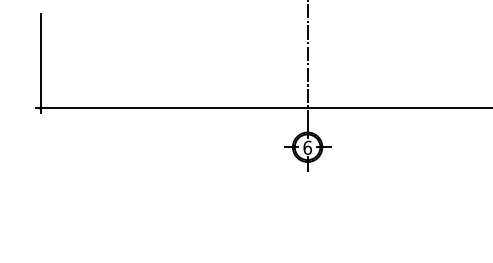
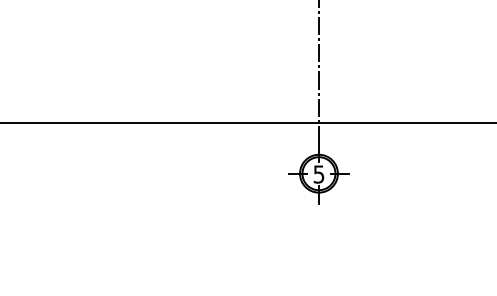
text: (307, 147) -> (318, 174), 6 -> 5

